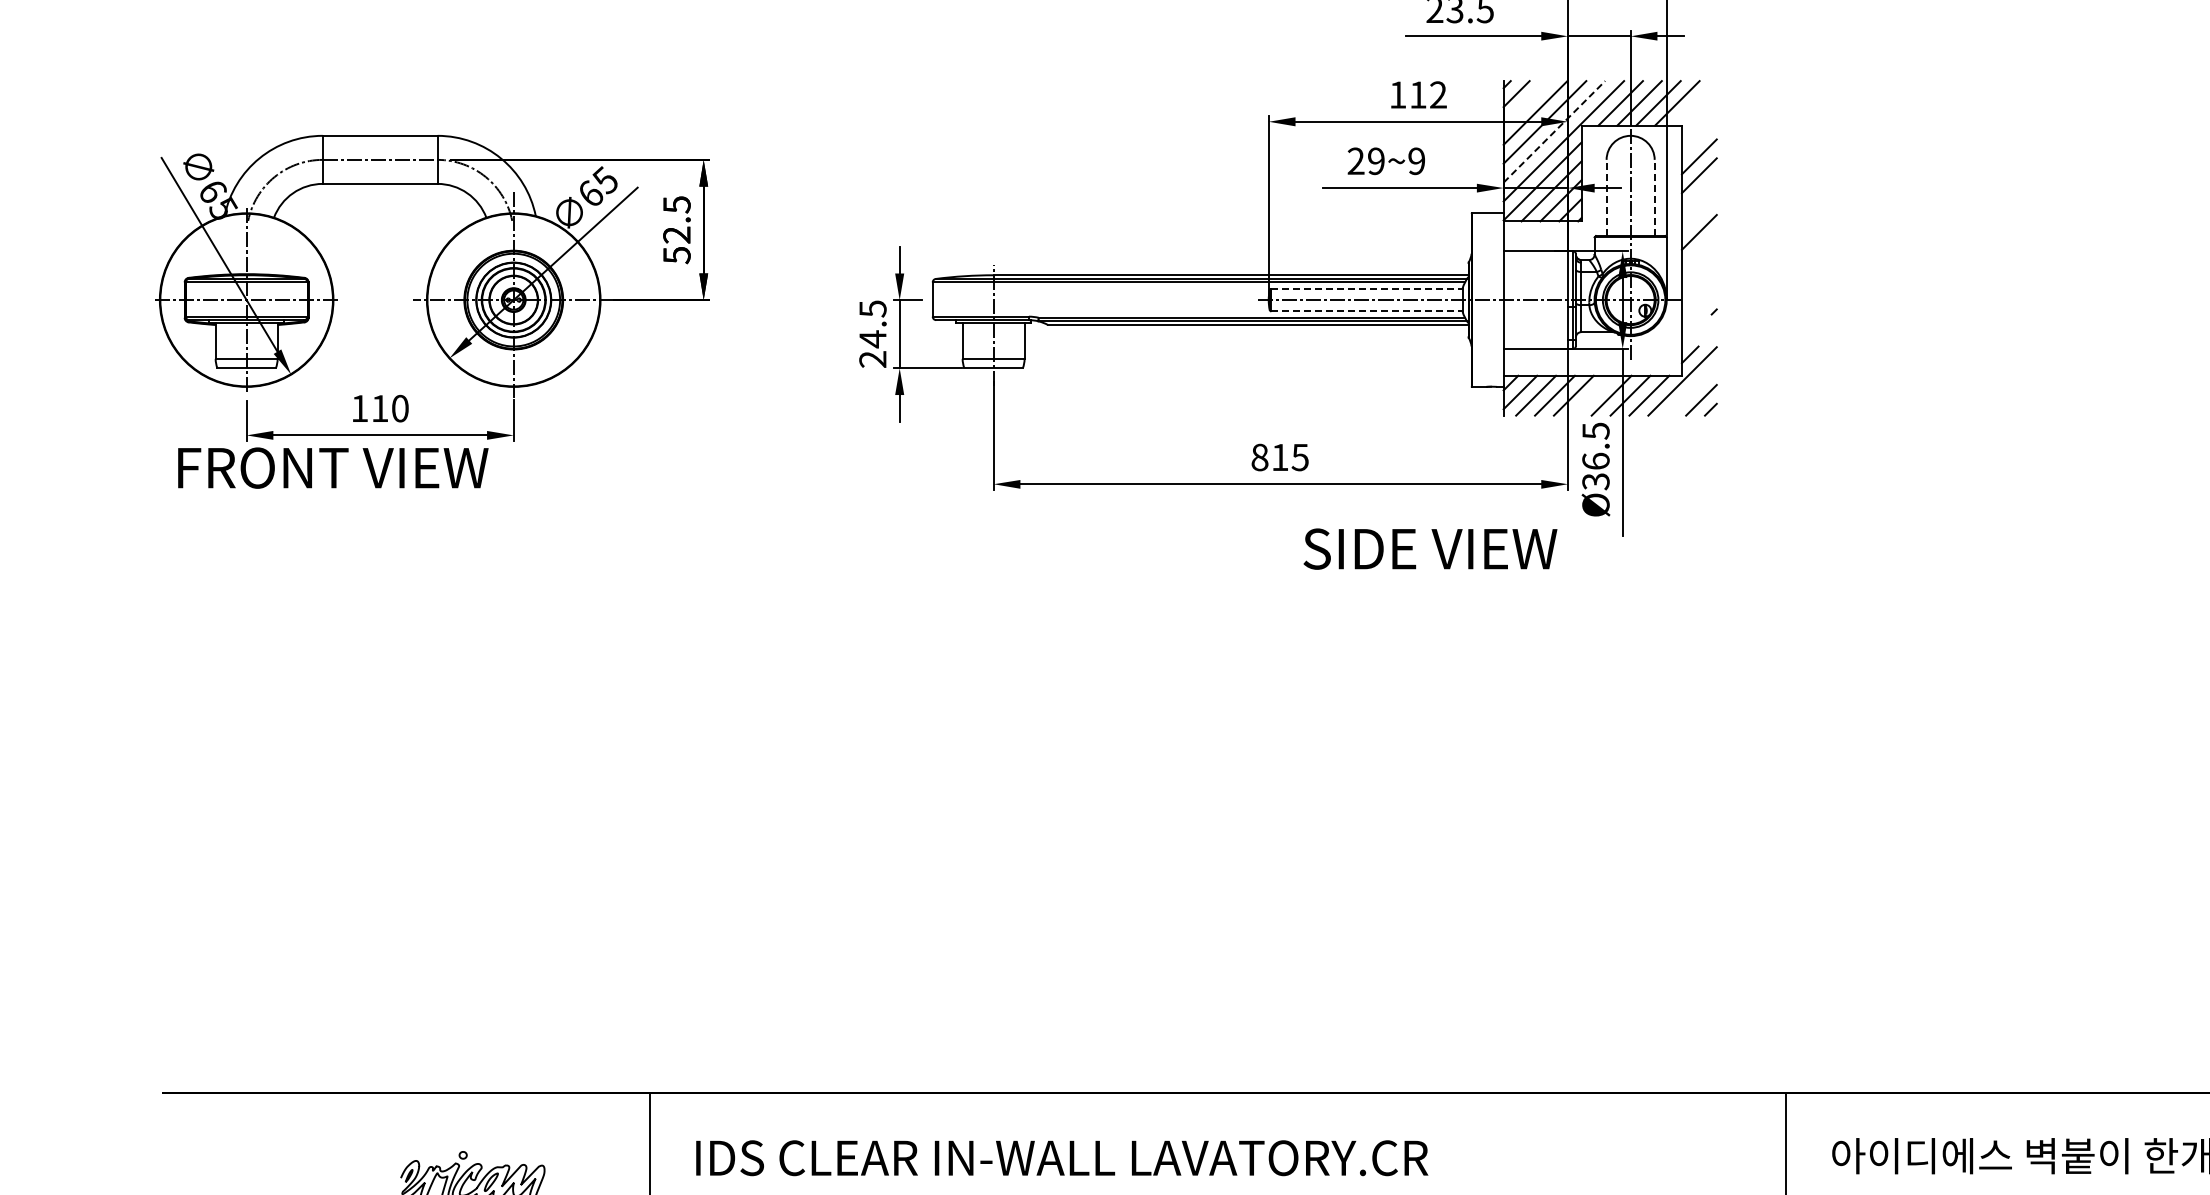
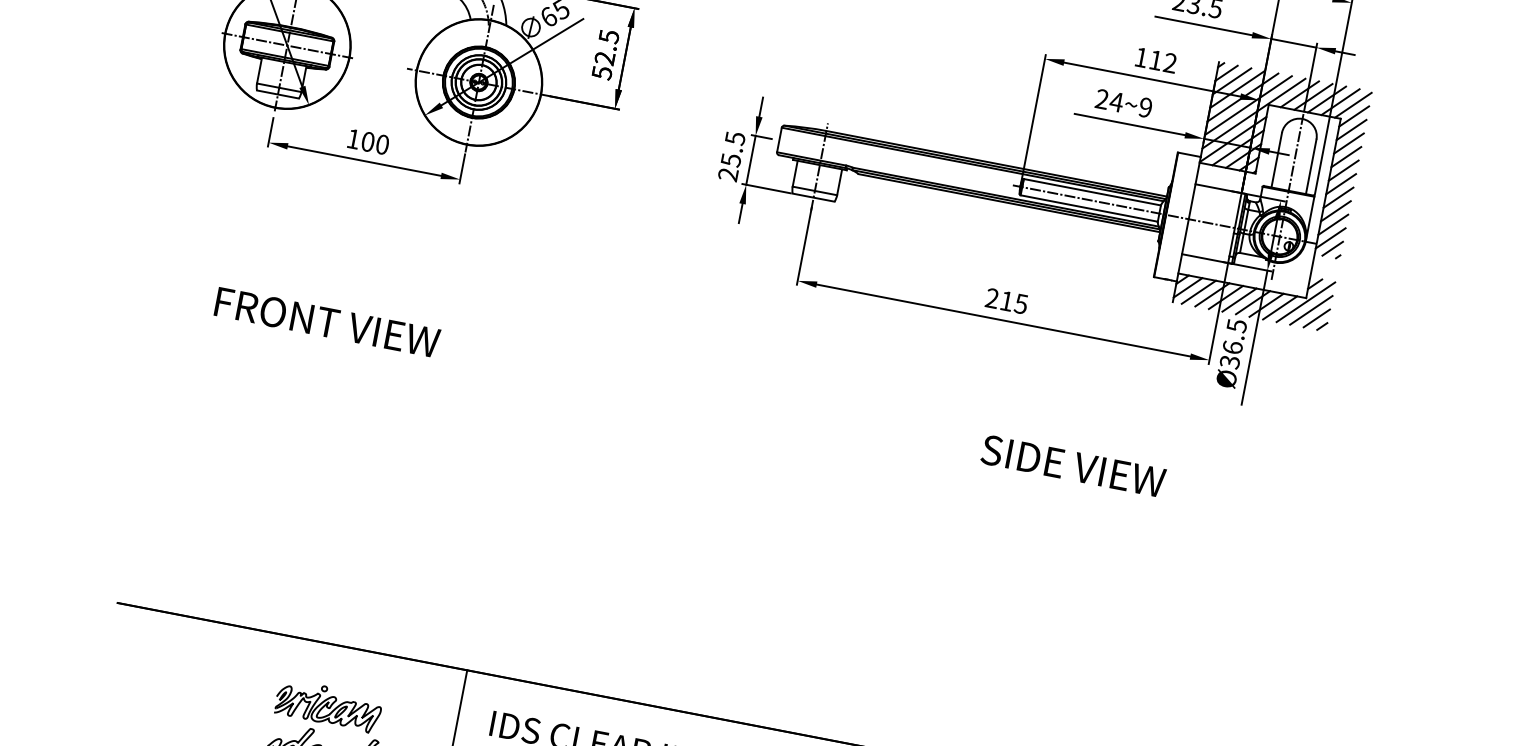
line: (1525, 103) -> (1231, 81), added
line: (1694, 103) -> (1352, 104), added
line: (1698, 118) -> (1353, 115), added
line: (1554, 131) -> (1248, 105), dashed -> solid
line: (1698, 137) -> (1350, 129), added
text: (1376, 161) -> (1116, 102), 29~9 -> 24~9
line: (1698, 194) -> (1343, 170), added
line: (1606, 197) -> (1276, 159), dashed -> solid
line: (1654, 197) -> (1311, 166), dashed -> solid
line: (1698, 213) -> (1340, 184), added
line: (1698, 250) -> (1335, 210), added
line: (1698, 269) -> (1332, 224), added
line: (1367, 288) -> (1092, 192), dashed -> solid
line: (1698, 288) -> (1330, 237), added
line: (1704, 302) -> (1332, 248), added
line: (1367, 311) -> (1089, 208), dashed -> solid
text: (872, 339) -> (730, 160), 24.5 -> 25.5
line: (1691, 390) -> (1311, 310), added
line: (1592, 395) -> (1239, 299), added
text: (380, 408) -> (368, 141), 110 -> 100
text: (1259, 457) -> (991, 298), 815 -> 215
text: (333, 467) -> (327, 322), moved
text: (1430, 548) -> (1073, 465), moved

